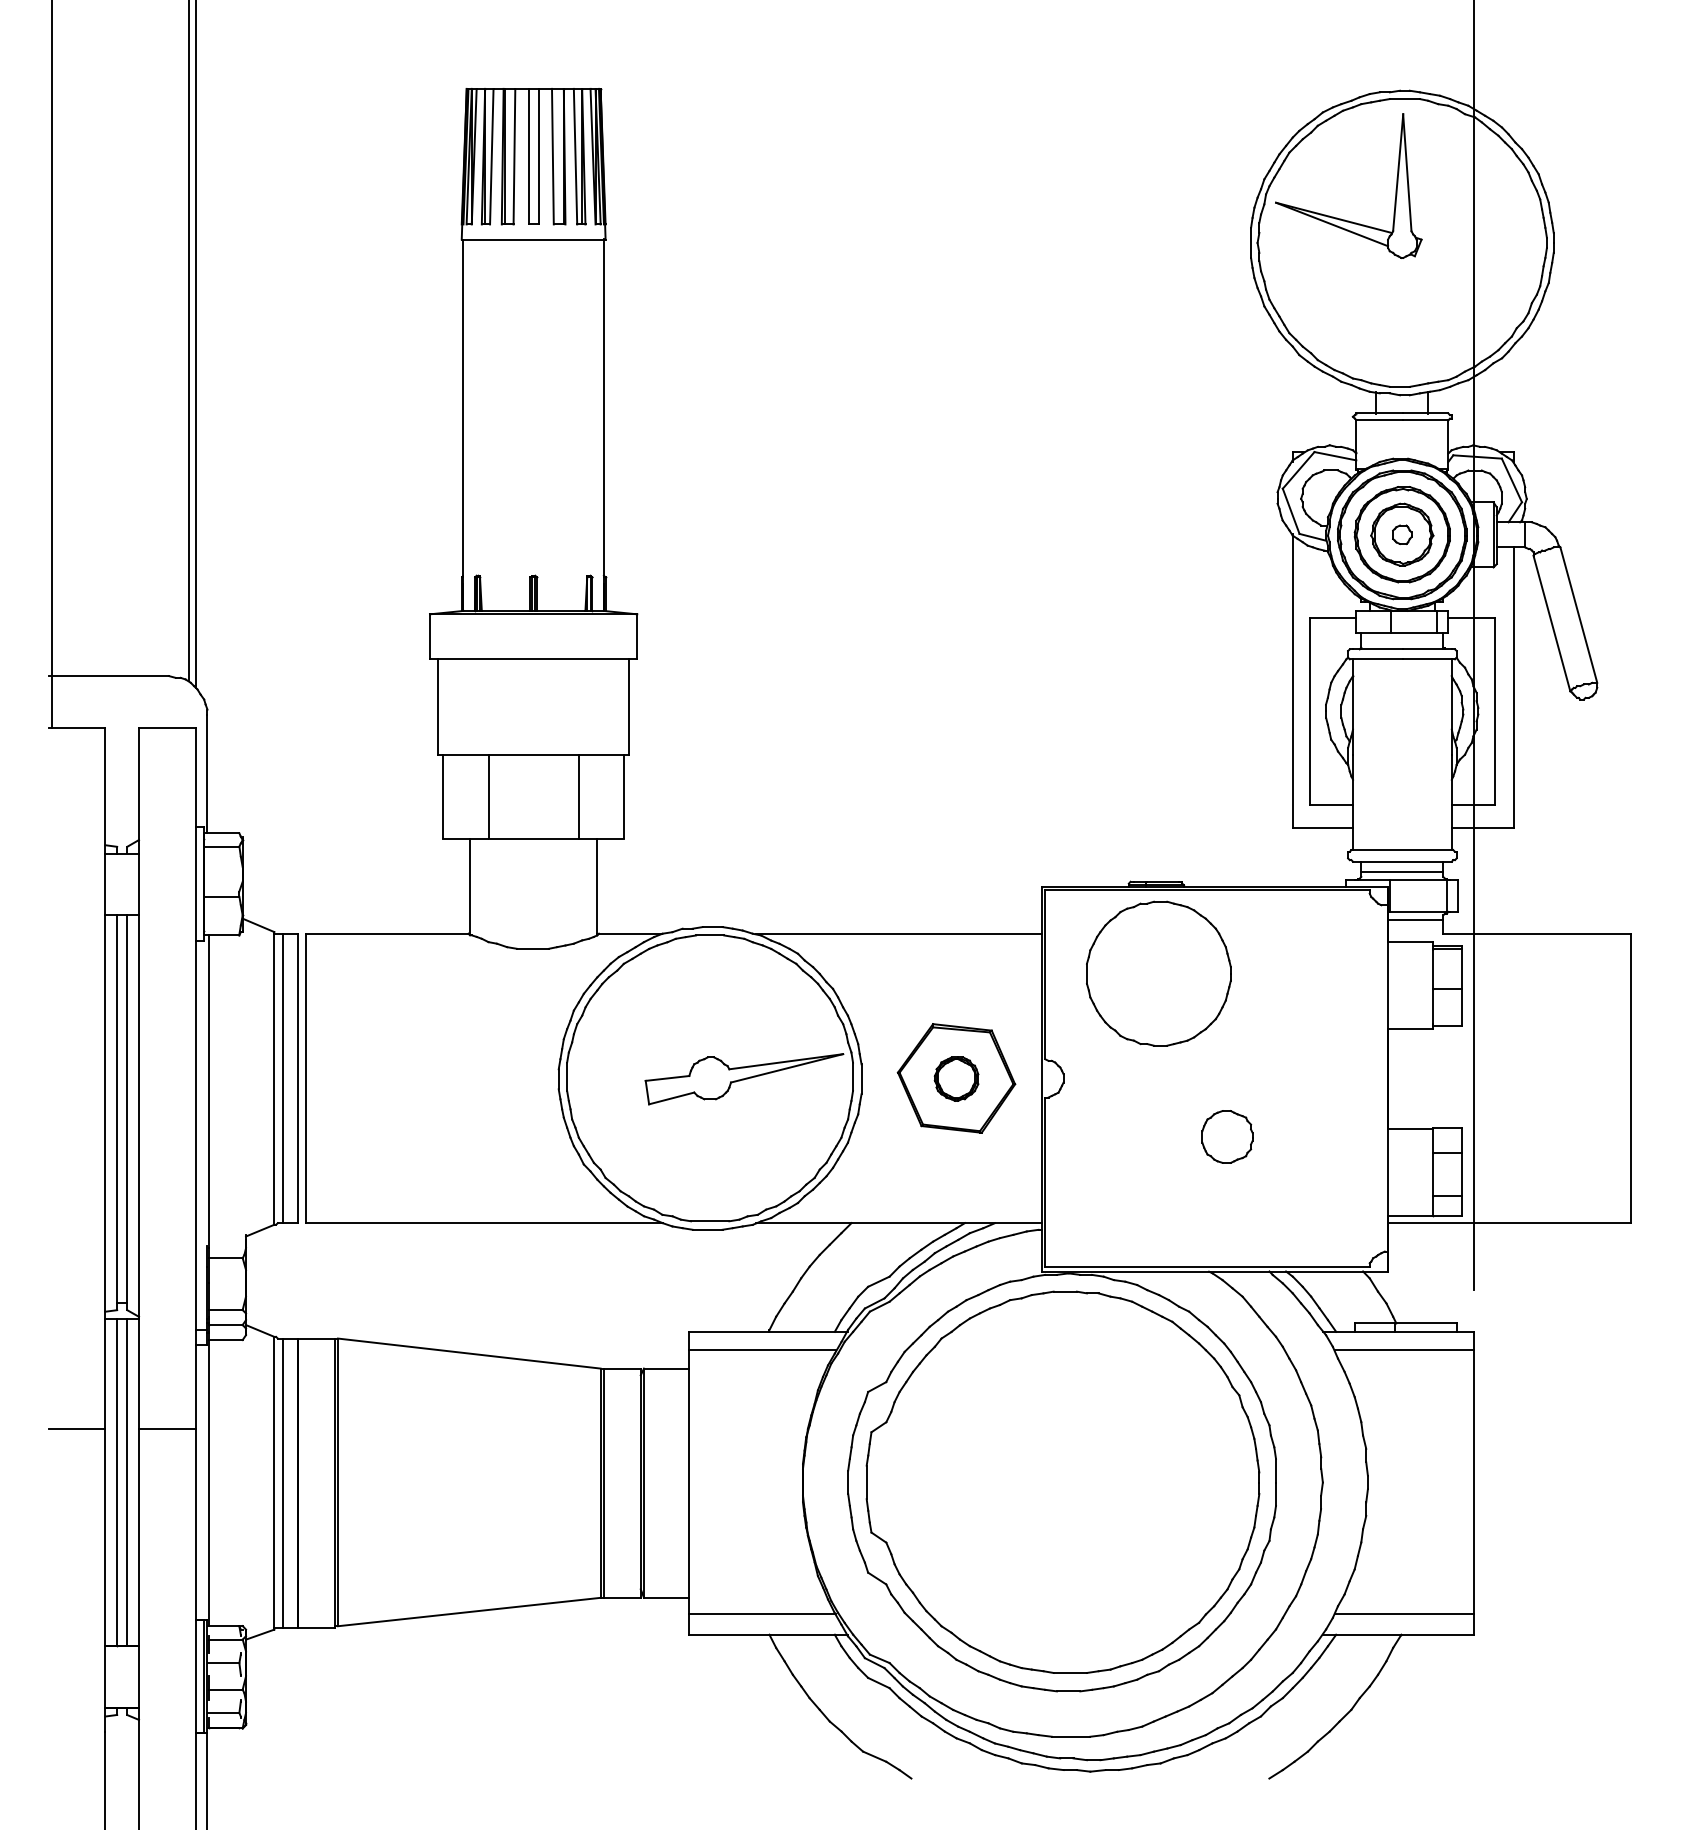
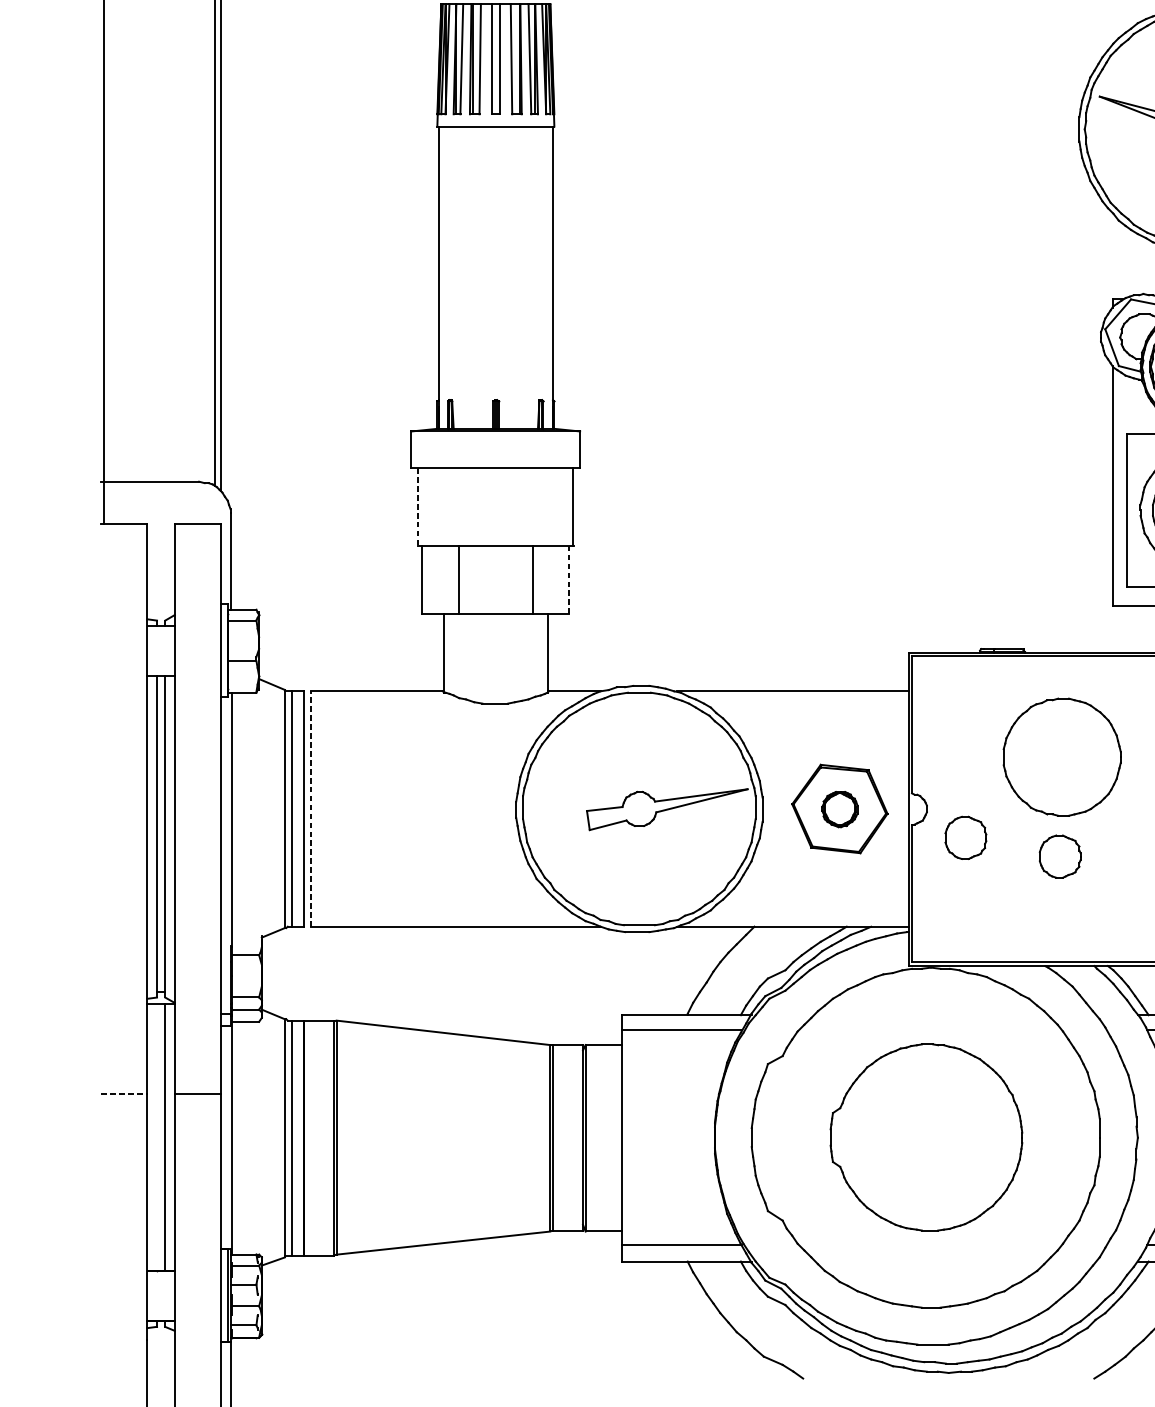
line: (438, 707) -> (418, 507), solid -> dashed
line: (623, 796) -> (568, 579), solid -> dashed
part: (1158, 973) -> (1061, 757), moved
line: (306, 1078) -> (311, 809), solid -> dashed
part: (1111, 1113) -> (965, 837), added
line: (77, 1428) -> (124, 1093), solid -> dashed
part: (1062, 1481) -> (926, 1136), size x0.6
line: (117, 1482) -> (157, 1137), removed

